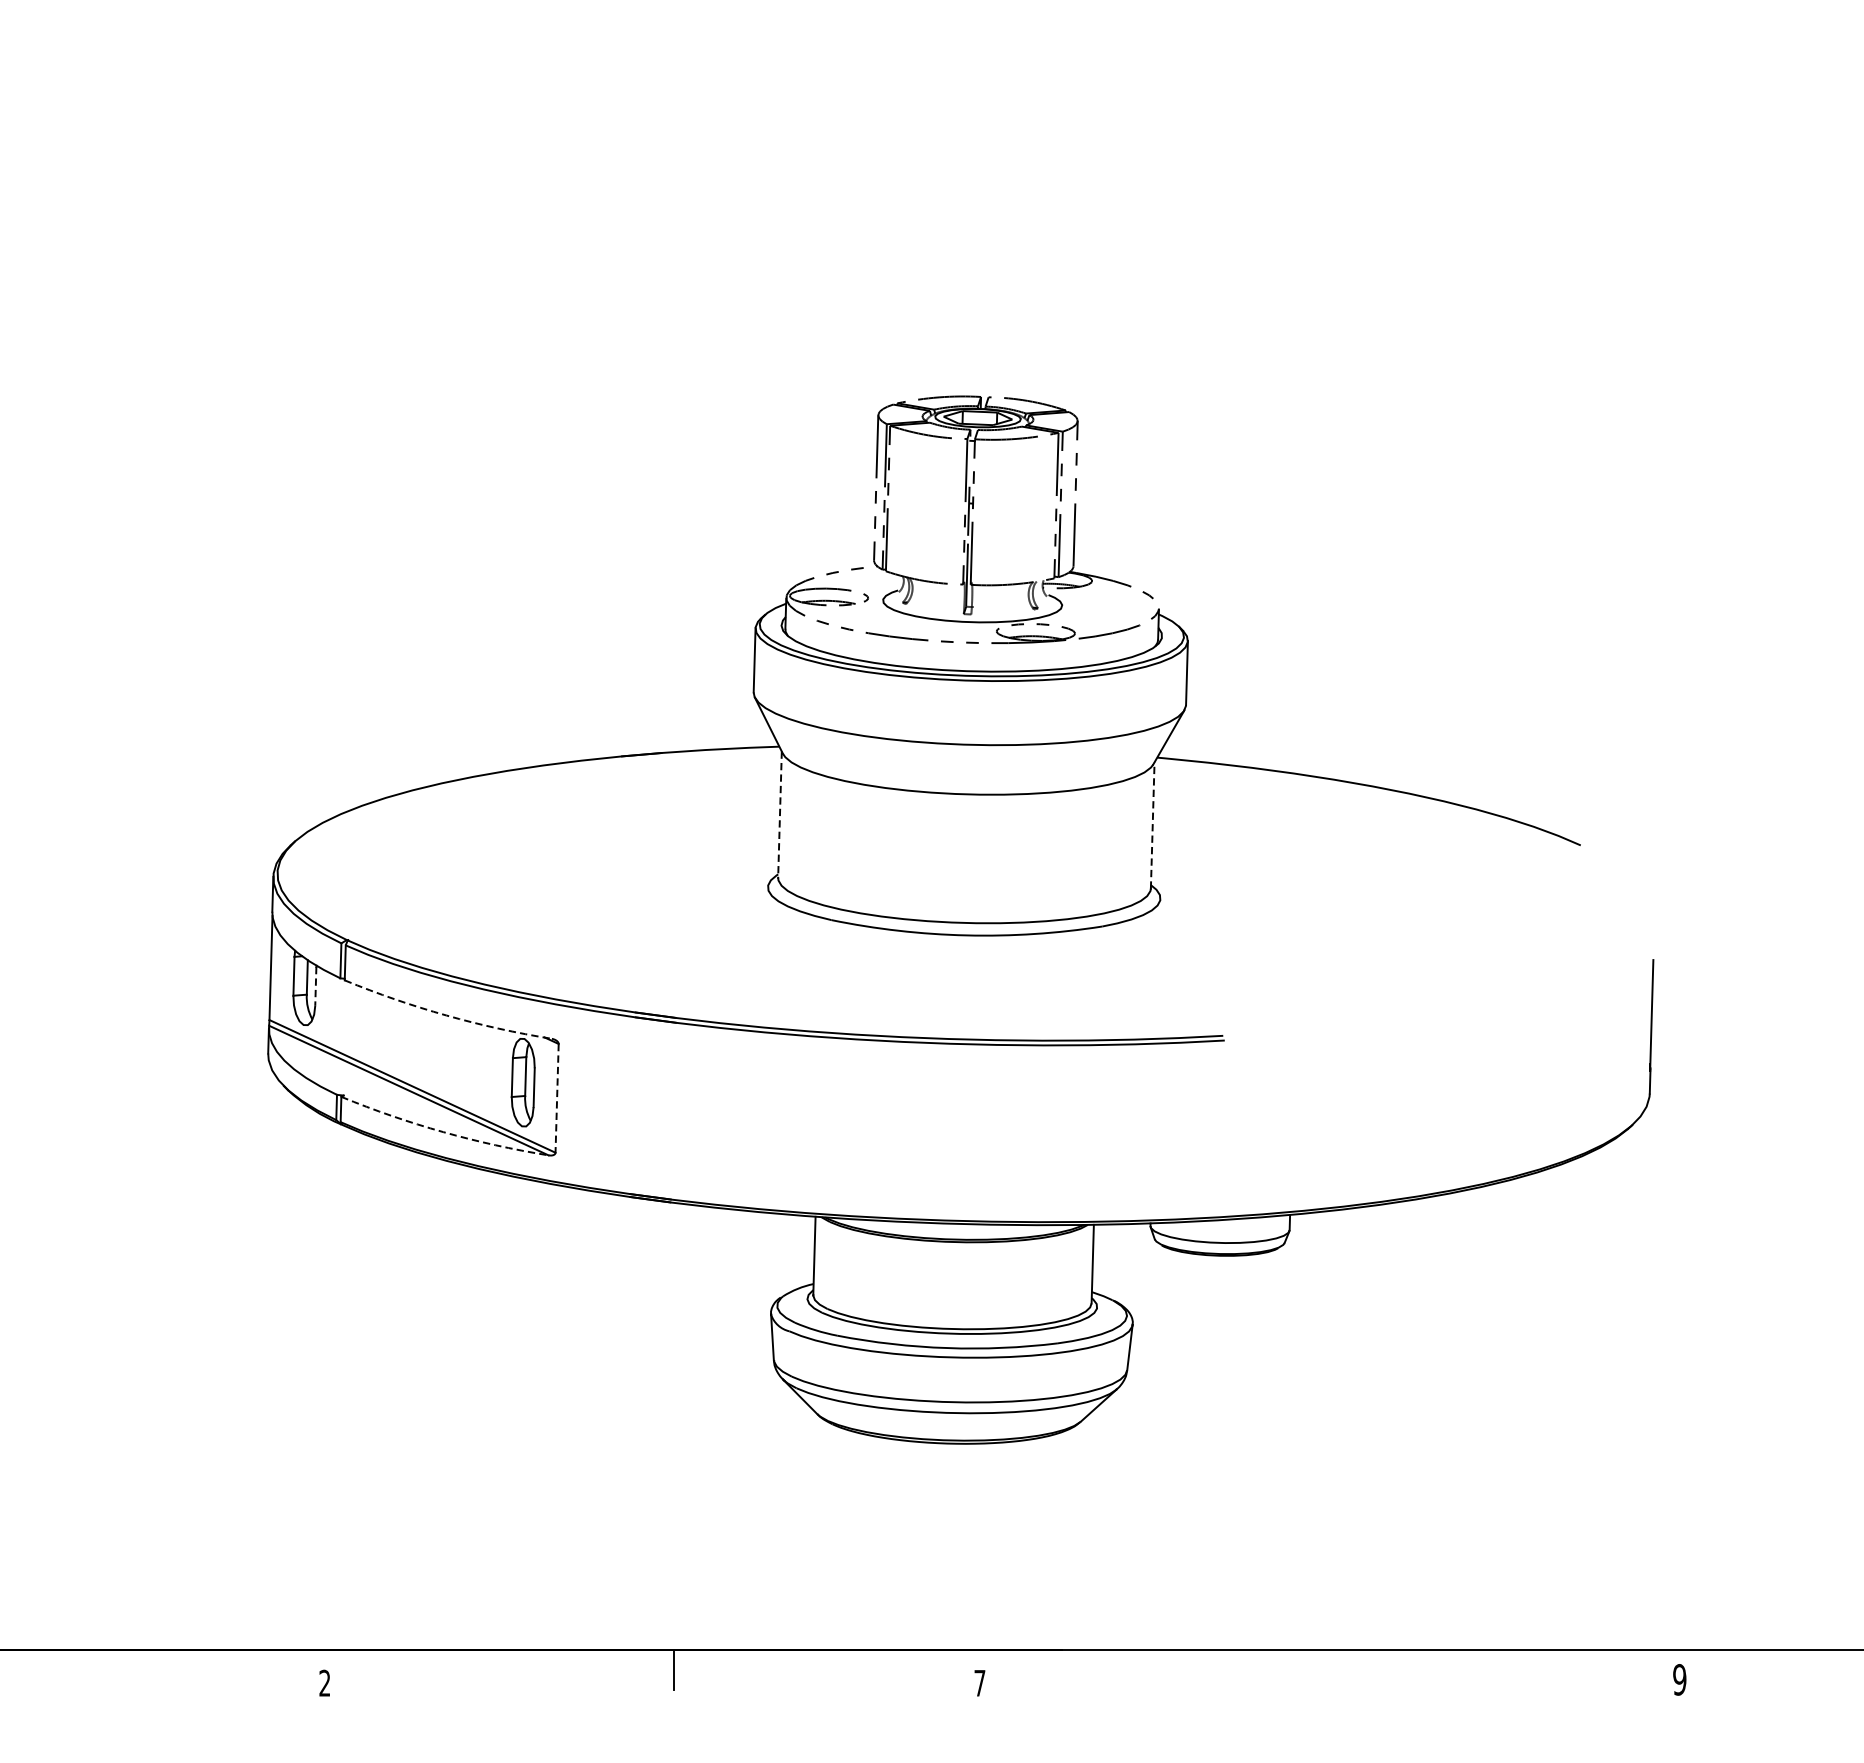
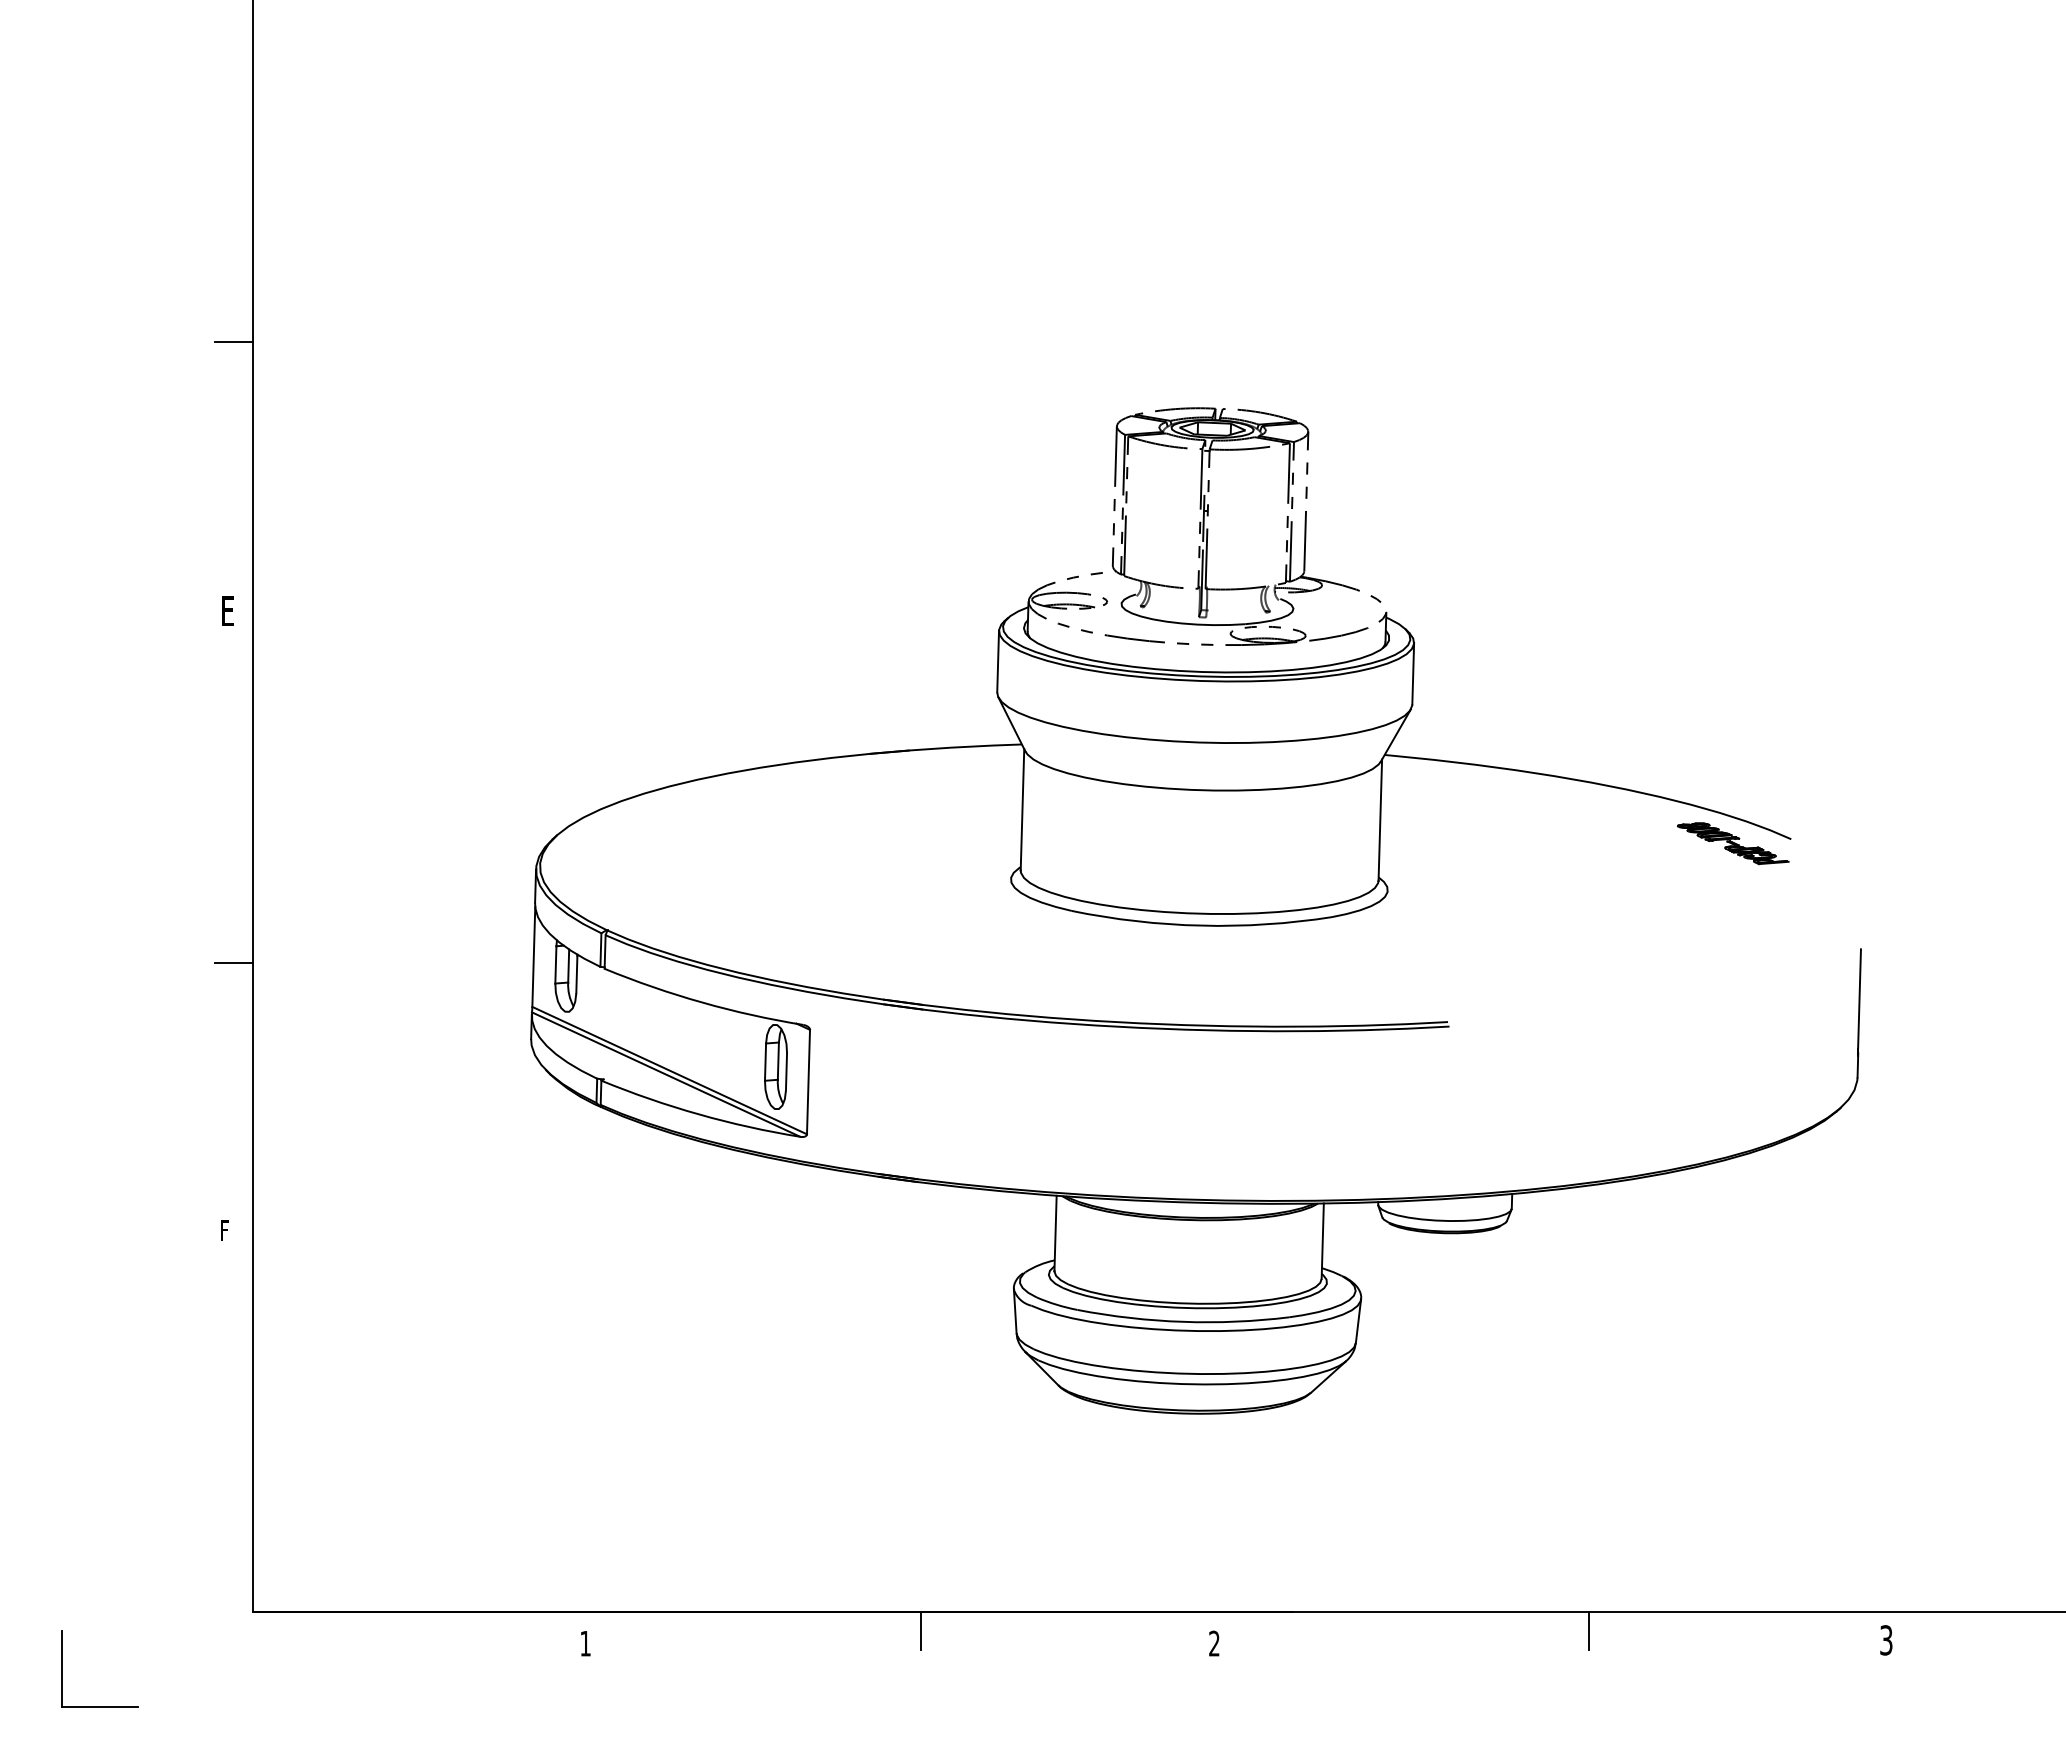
line: (780, 814) -> (1022, 809), dashed -> solid
line: (1152, 825) -> (1380, 820), dashed -> solid
part: (1520, 849) -> (1733, 843), added
line: (315, 986) -> (576, 974), dashed -> solid
arc: (446, 1015) -> (702, 1002), dashed -> solid
line: (557, 1098) -> (808, 1082), dashed -> solid
arc: (443, 1132) -> (699, 1114), dashed -> solid
line: (1370, 1669) -> (1589, 1630), added
text: (1679, 1679) -> (1886, 1640), 9 -> 3
text: (324, 1683) -> (585, 1643), 2 -> 1
text: (979, 1683) -> (1214, 1643), 7 -> 2

